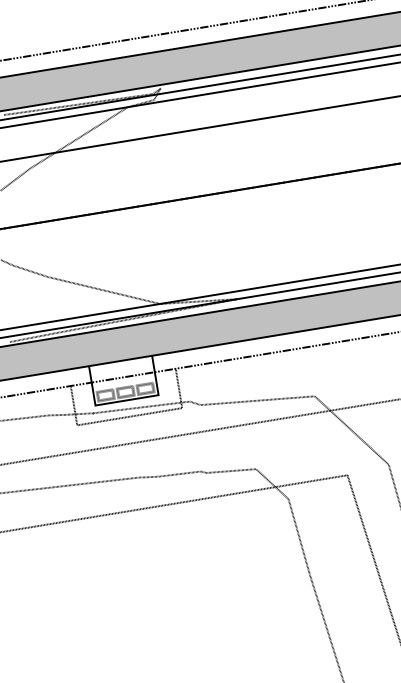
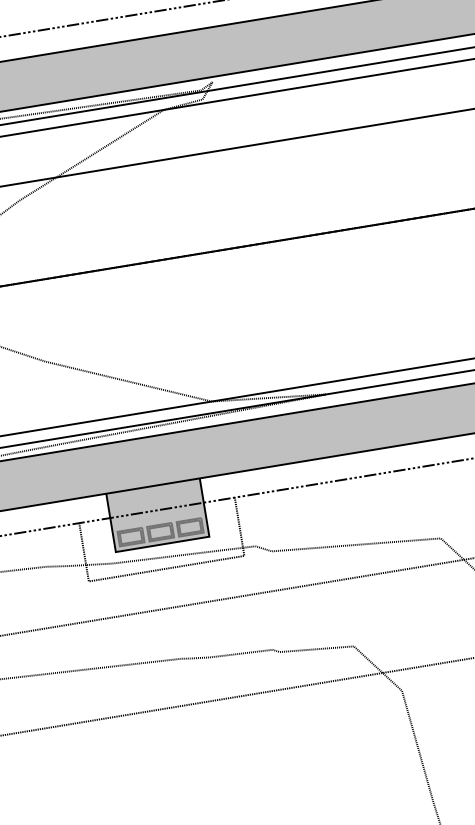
fill: (123, 380) -> (157, 514), added

